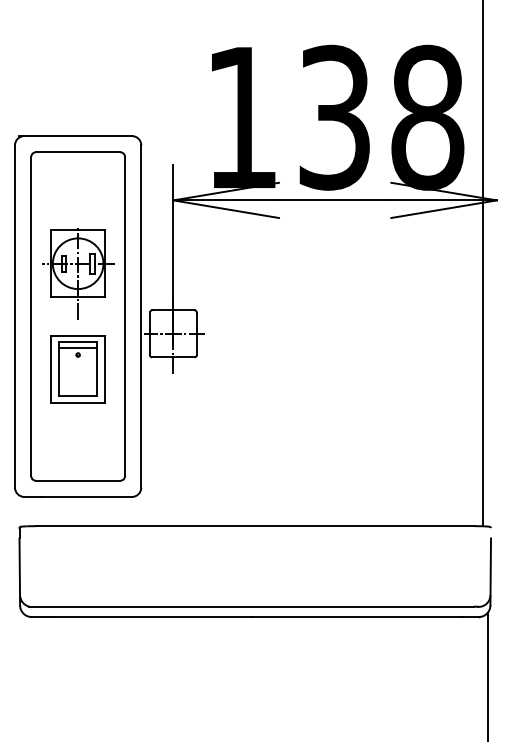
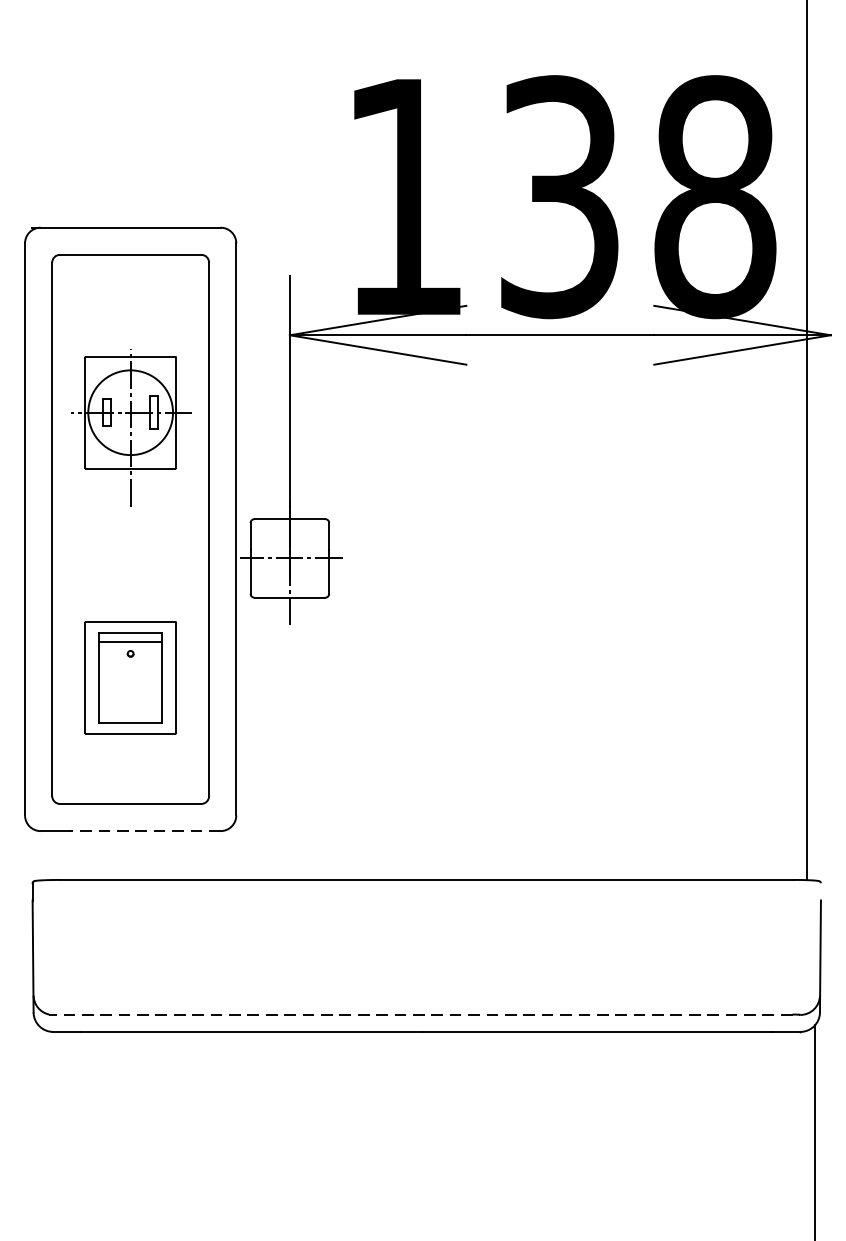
part: (78, 273) -> (131, 429), moved
part: (78, 369) -> (131, 678), moved
line: (86, 496) -> (144, 830), solid -> dashed
line: (251, 606) -> (420, 1014), solid -> dashed

